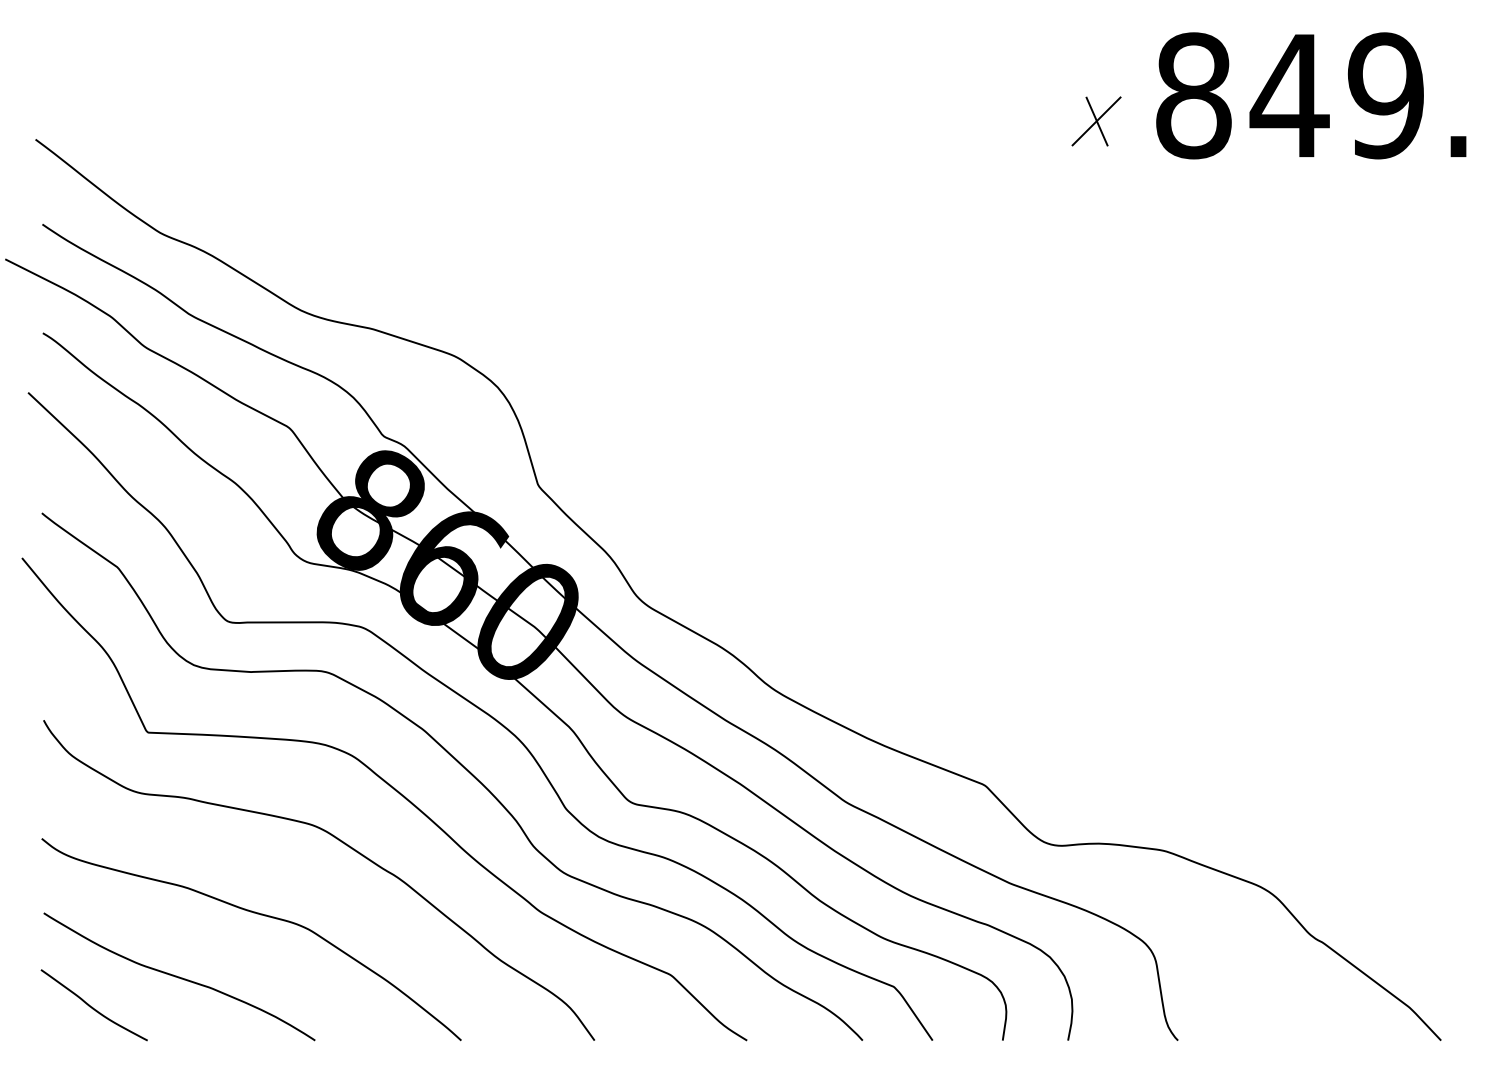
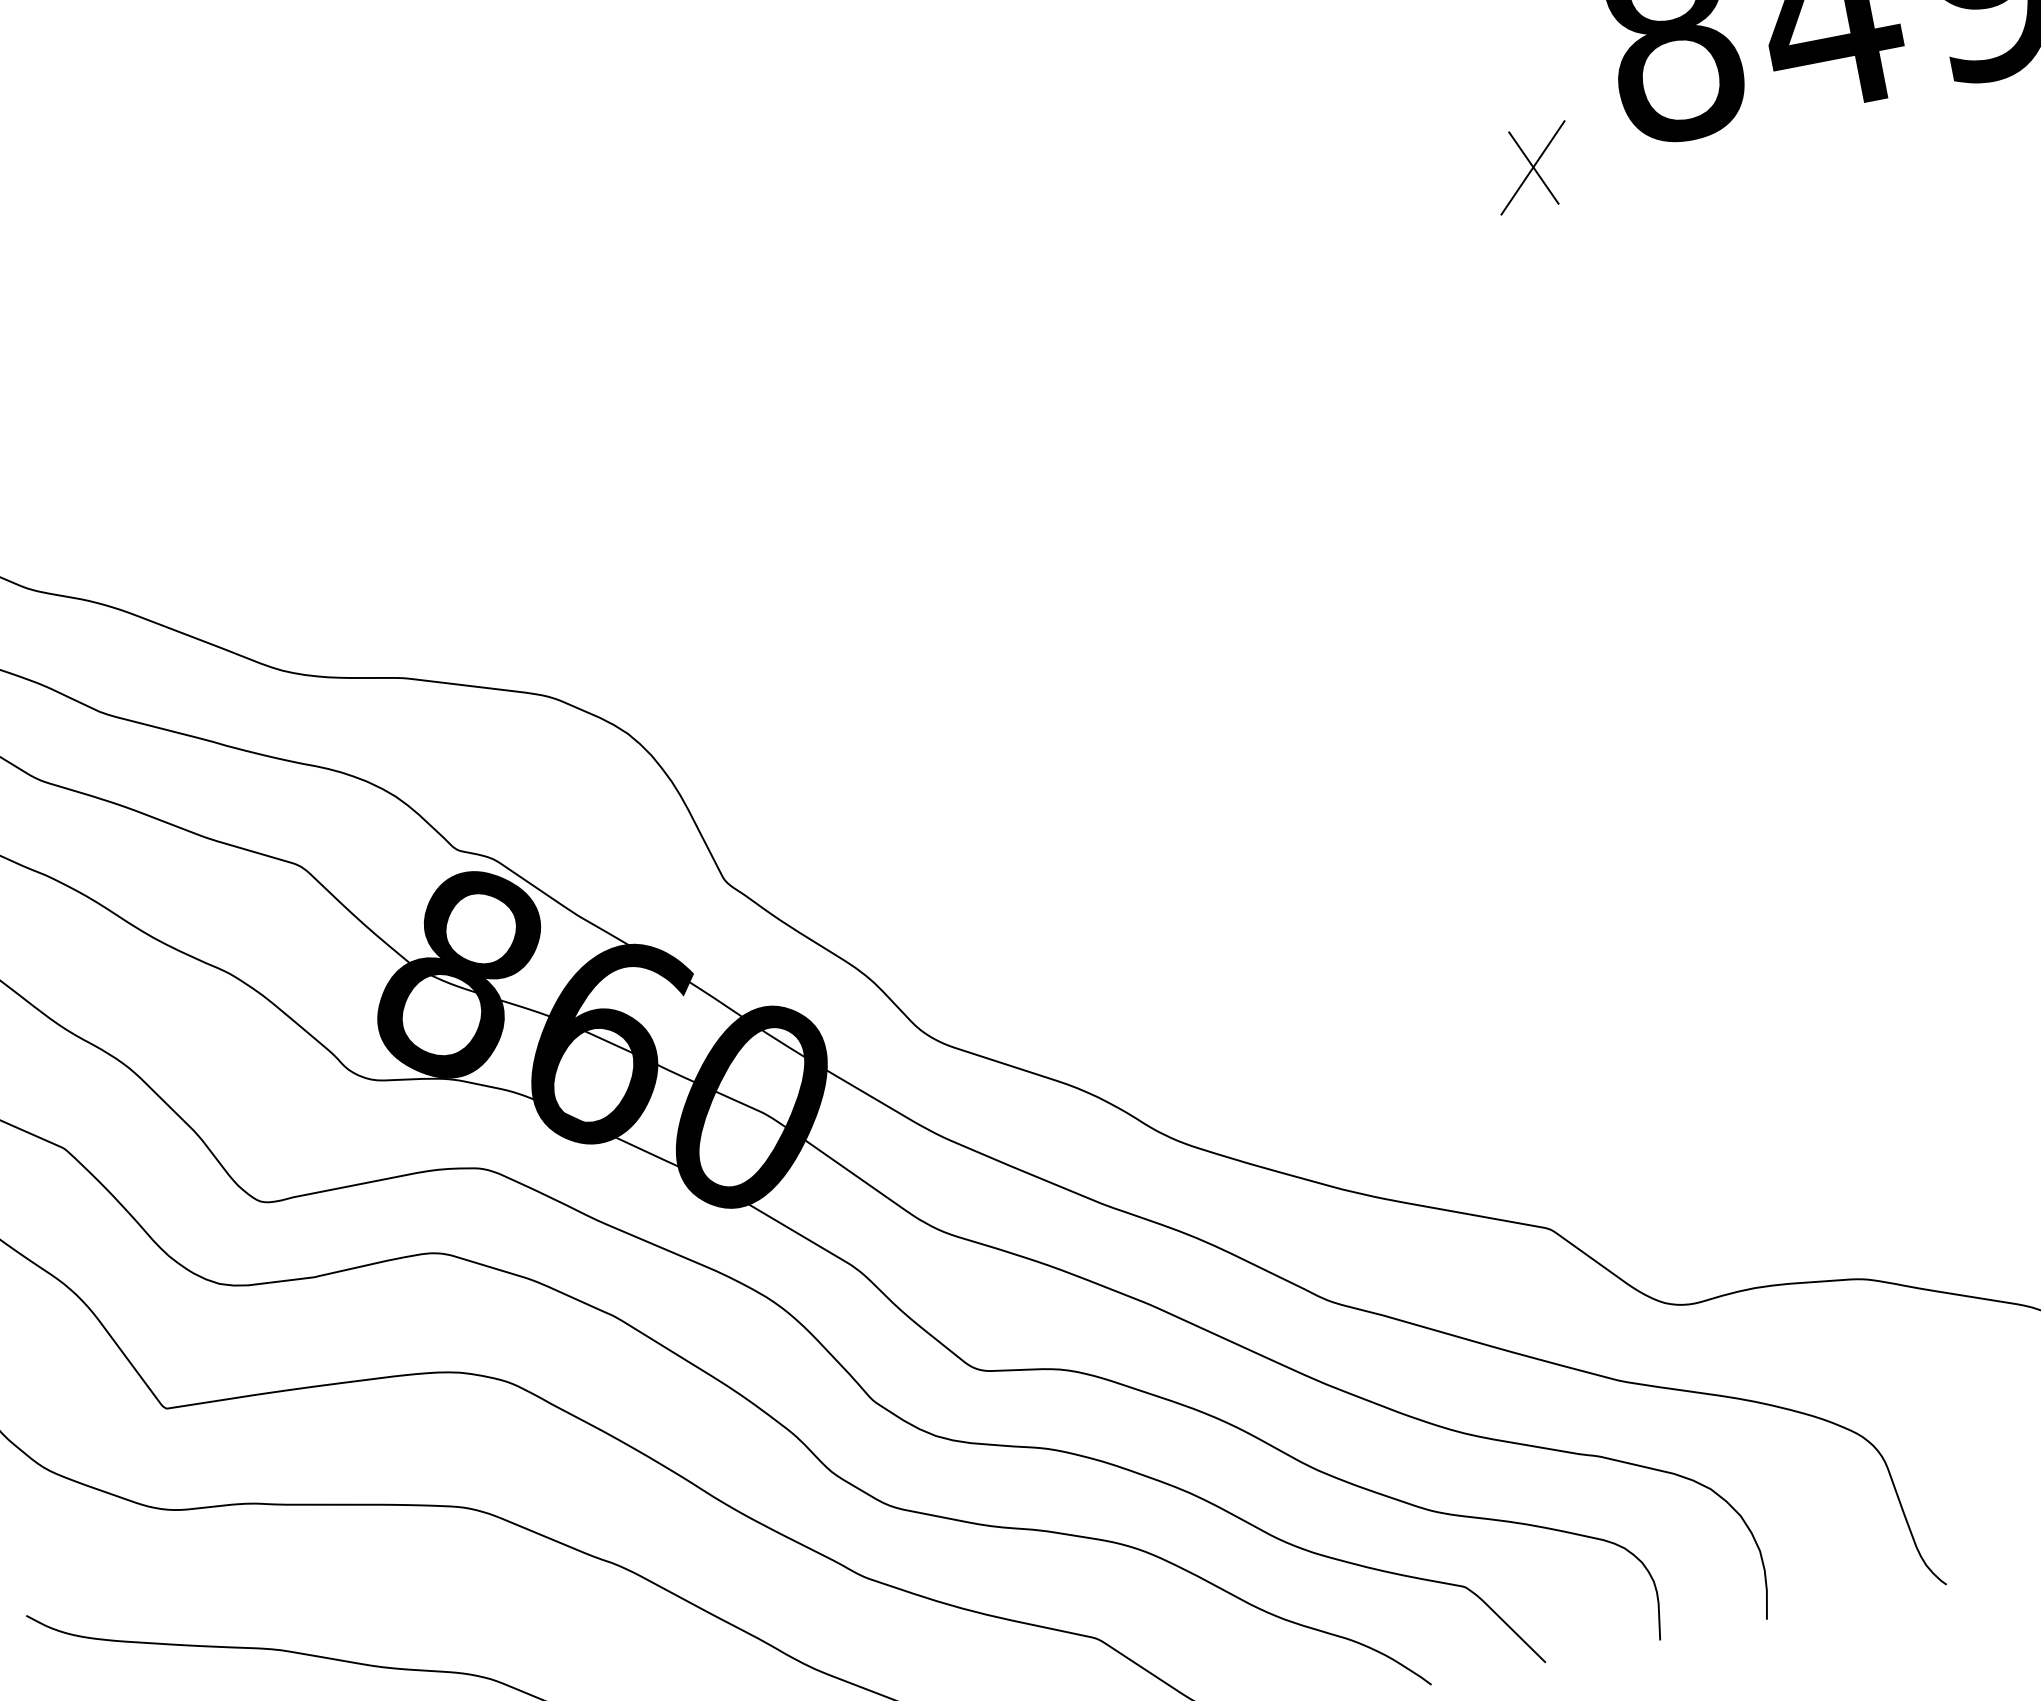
part: (1096, 121) -> (1532, 168), moved

